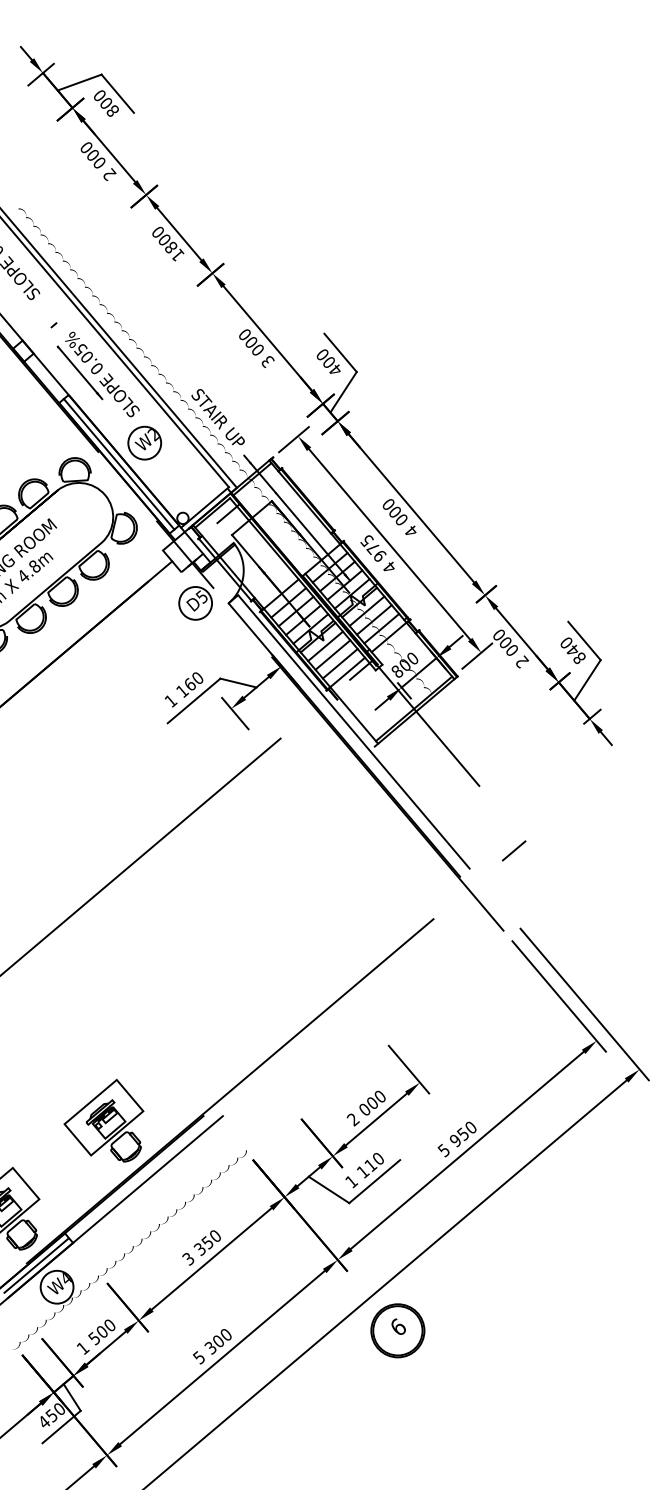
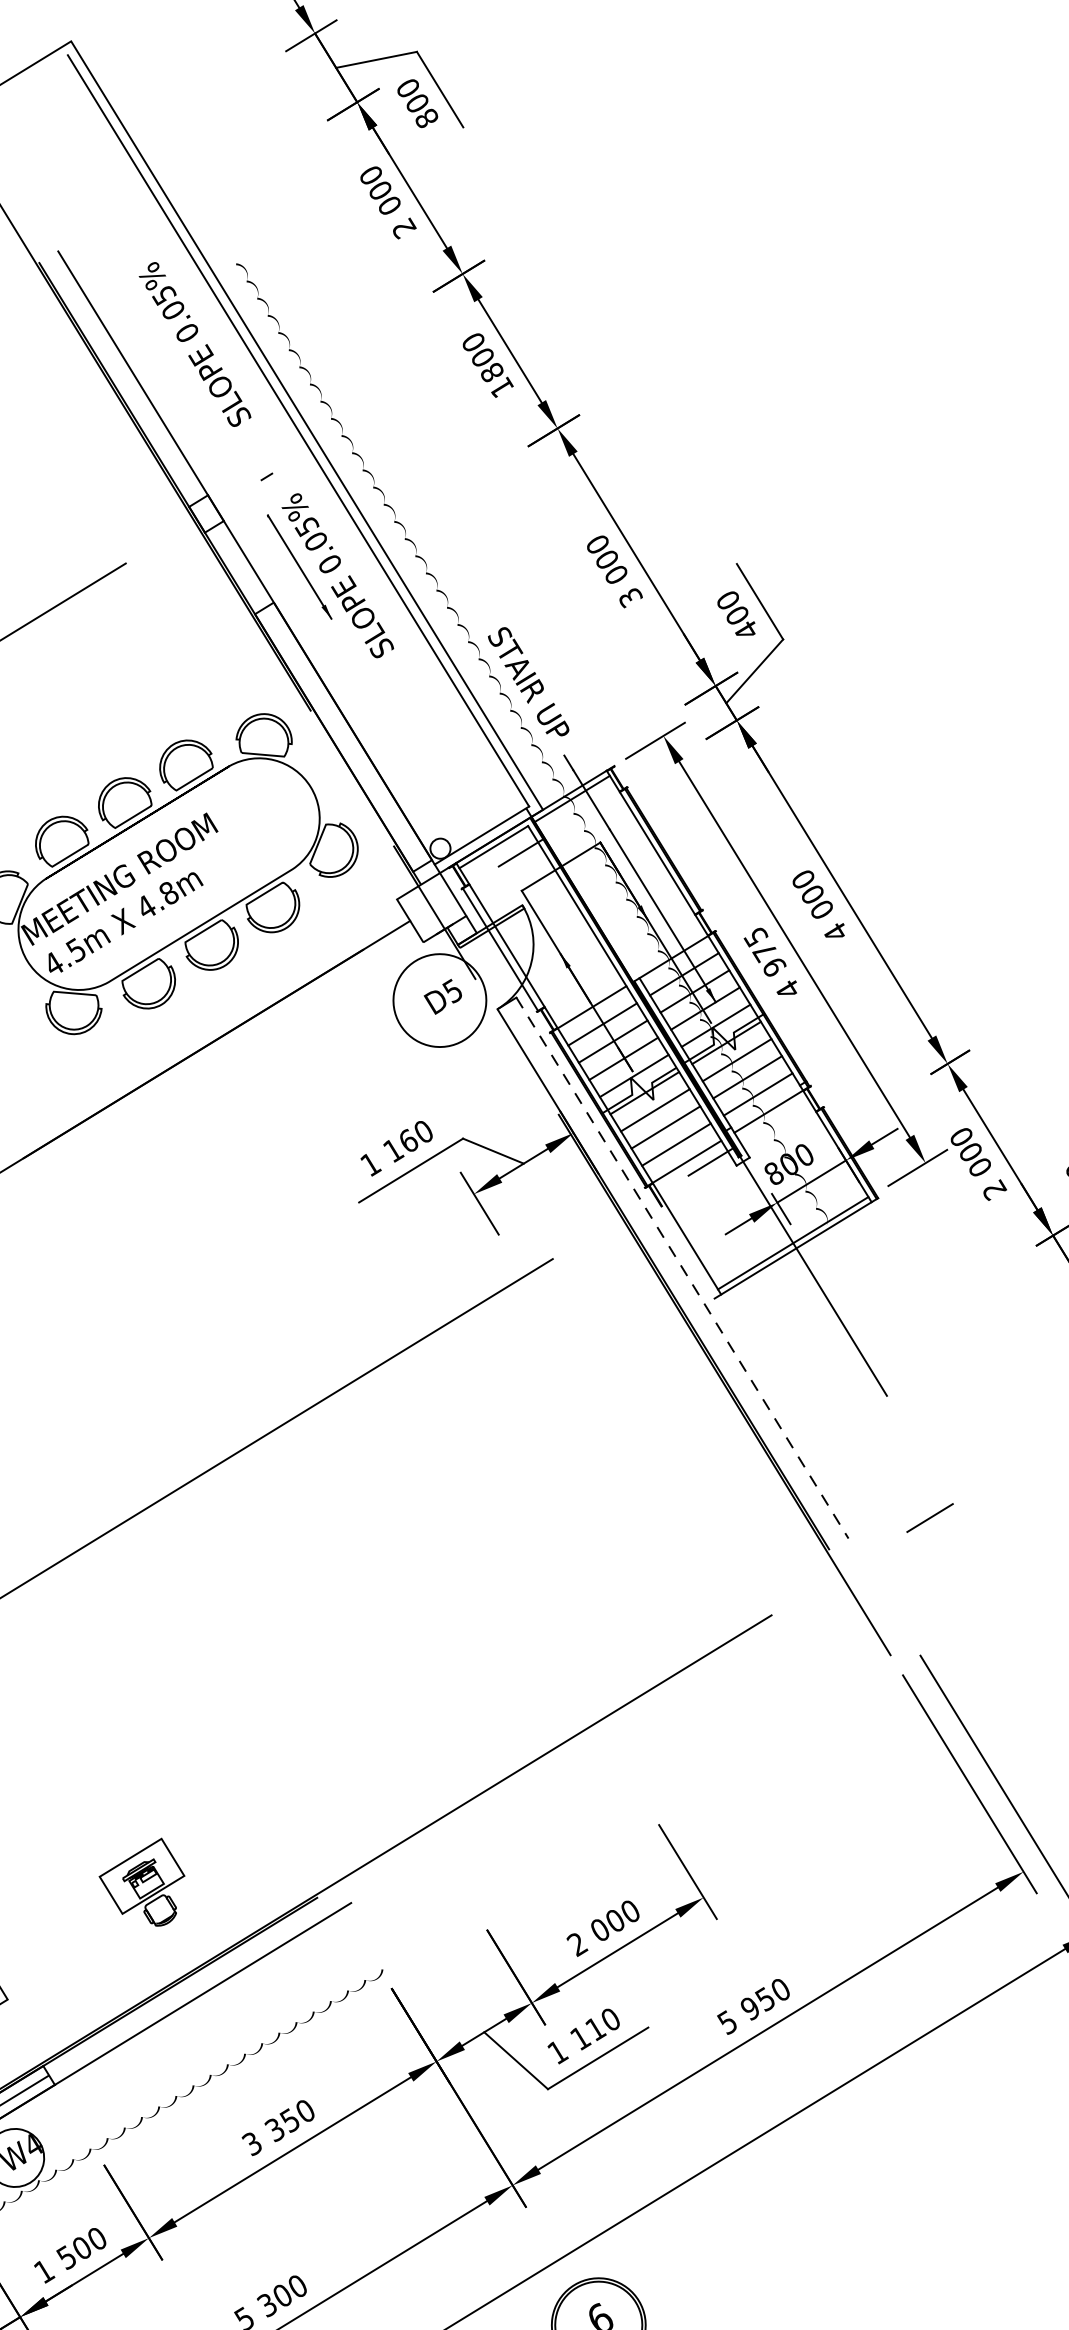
part: (144, 442) -> (393, 705), removed
line: (118, 464) -> (342, 737), removed
circle: (195, 602) -> (439, 998), size x1.6
line: (354, 732) -> (682, 1268), solid -> dashed
part: (103, 1120) -> (140, 1879), size x0.6

